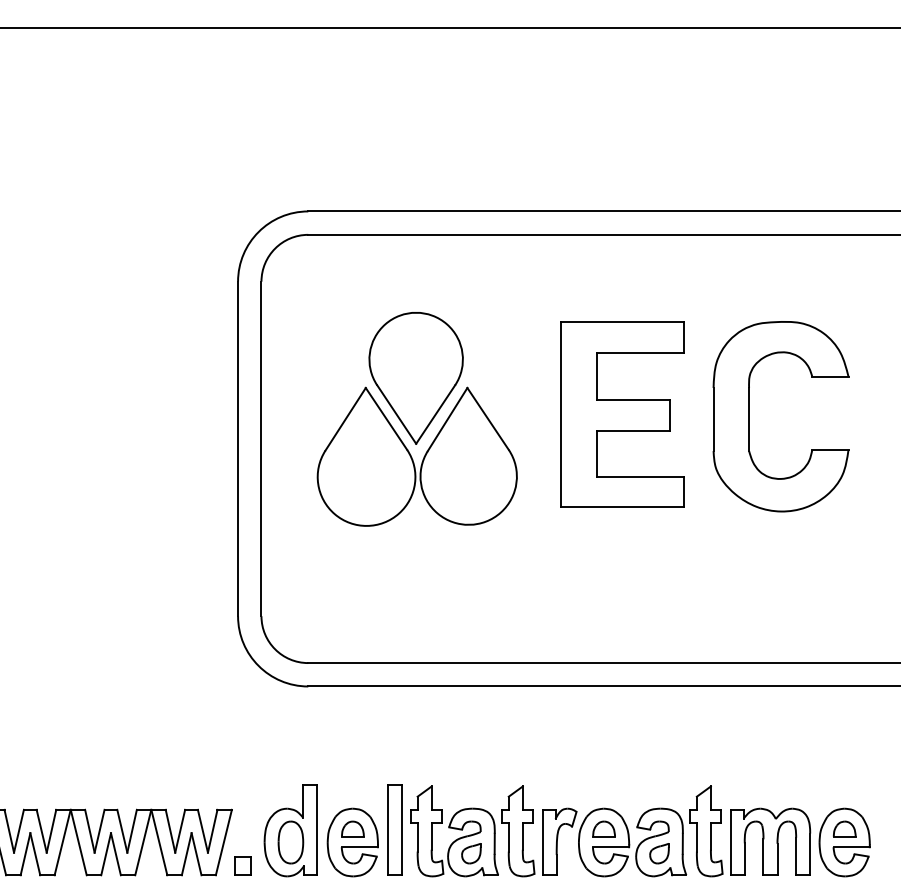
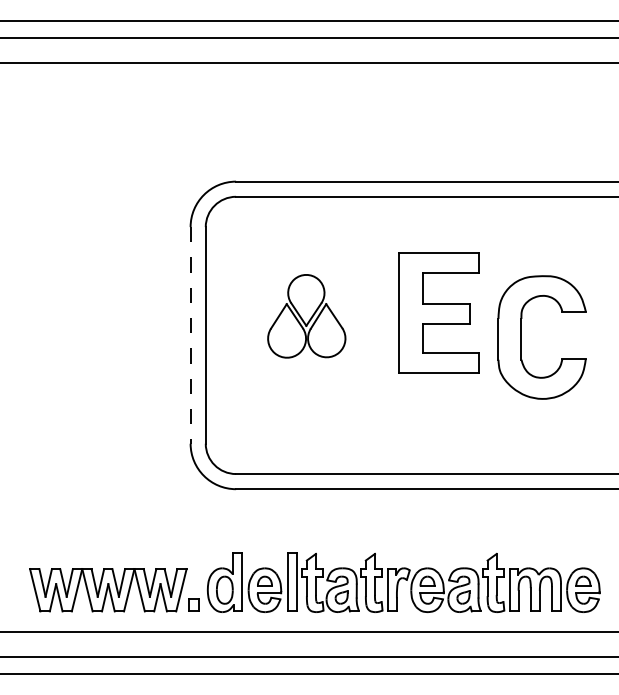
part: (749, 416) -> (521, 337), moved
part: (417, 419) -> (306, 316), size x0.6
line: (237, 449) -> (190, 335), solid -> dashed

